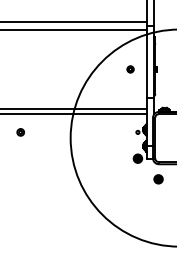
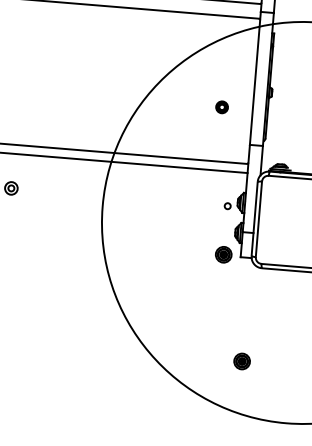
part: (130, 69) -> (222, 107), moved
part: (158, 179) -> (241, 361), moved

